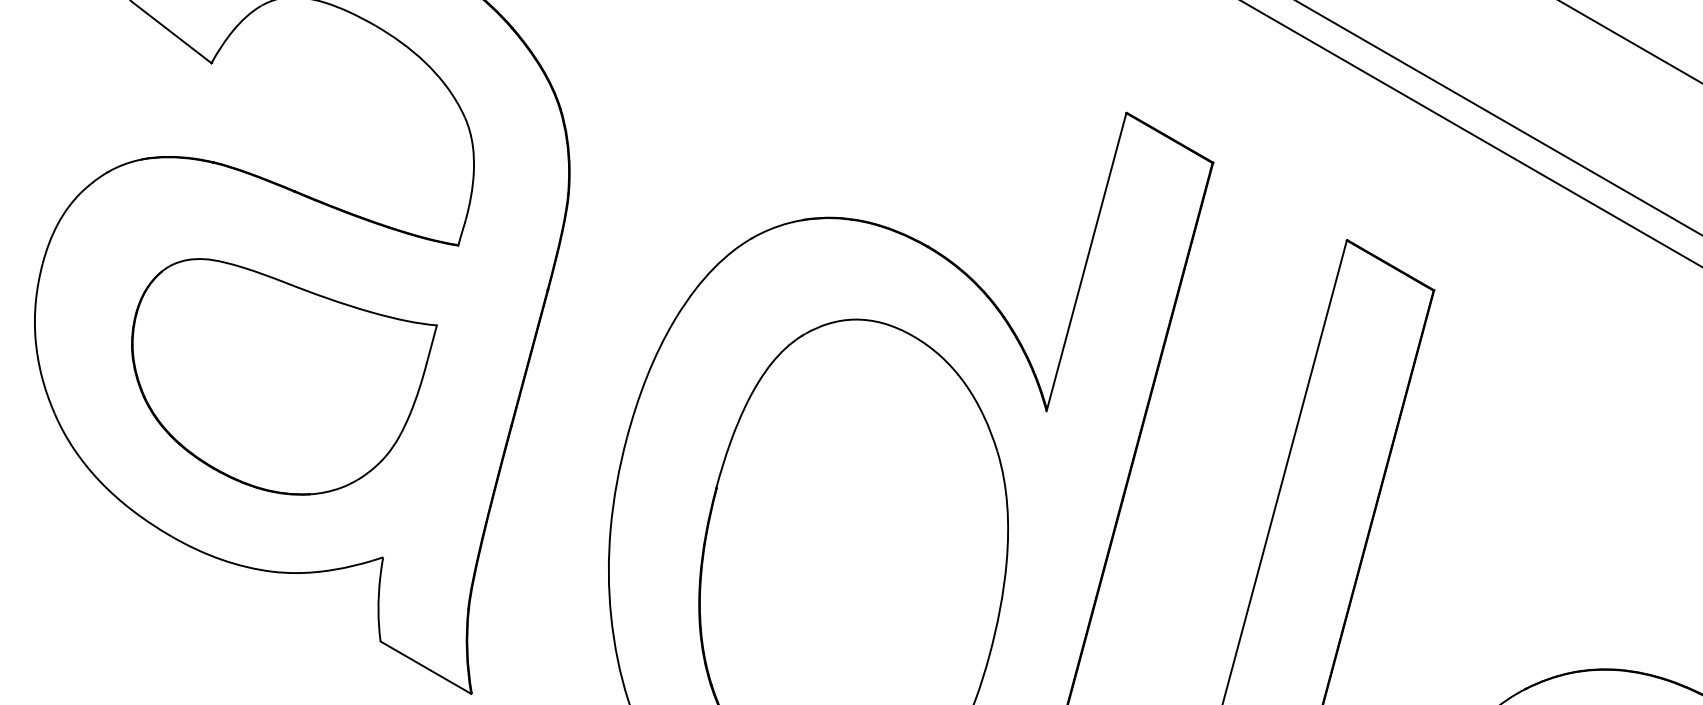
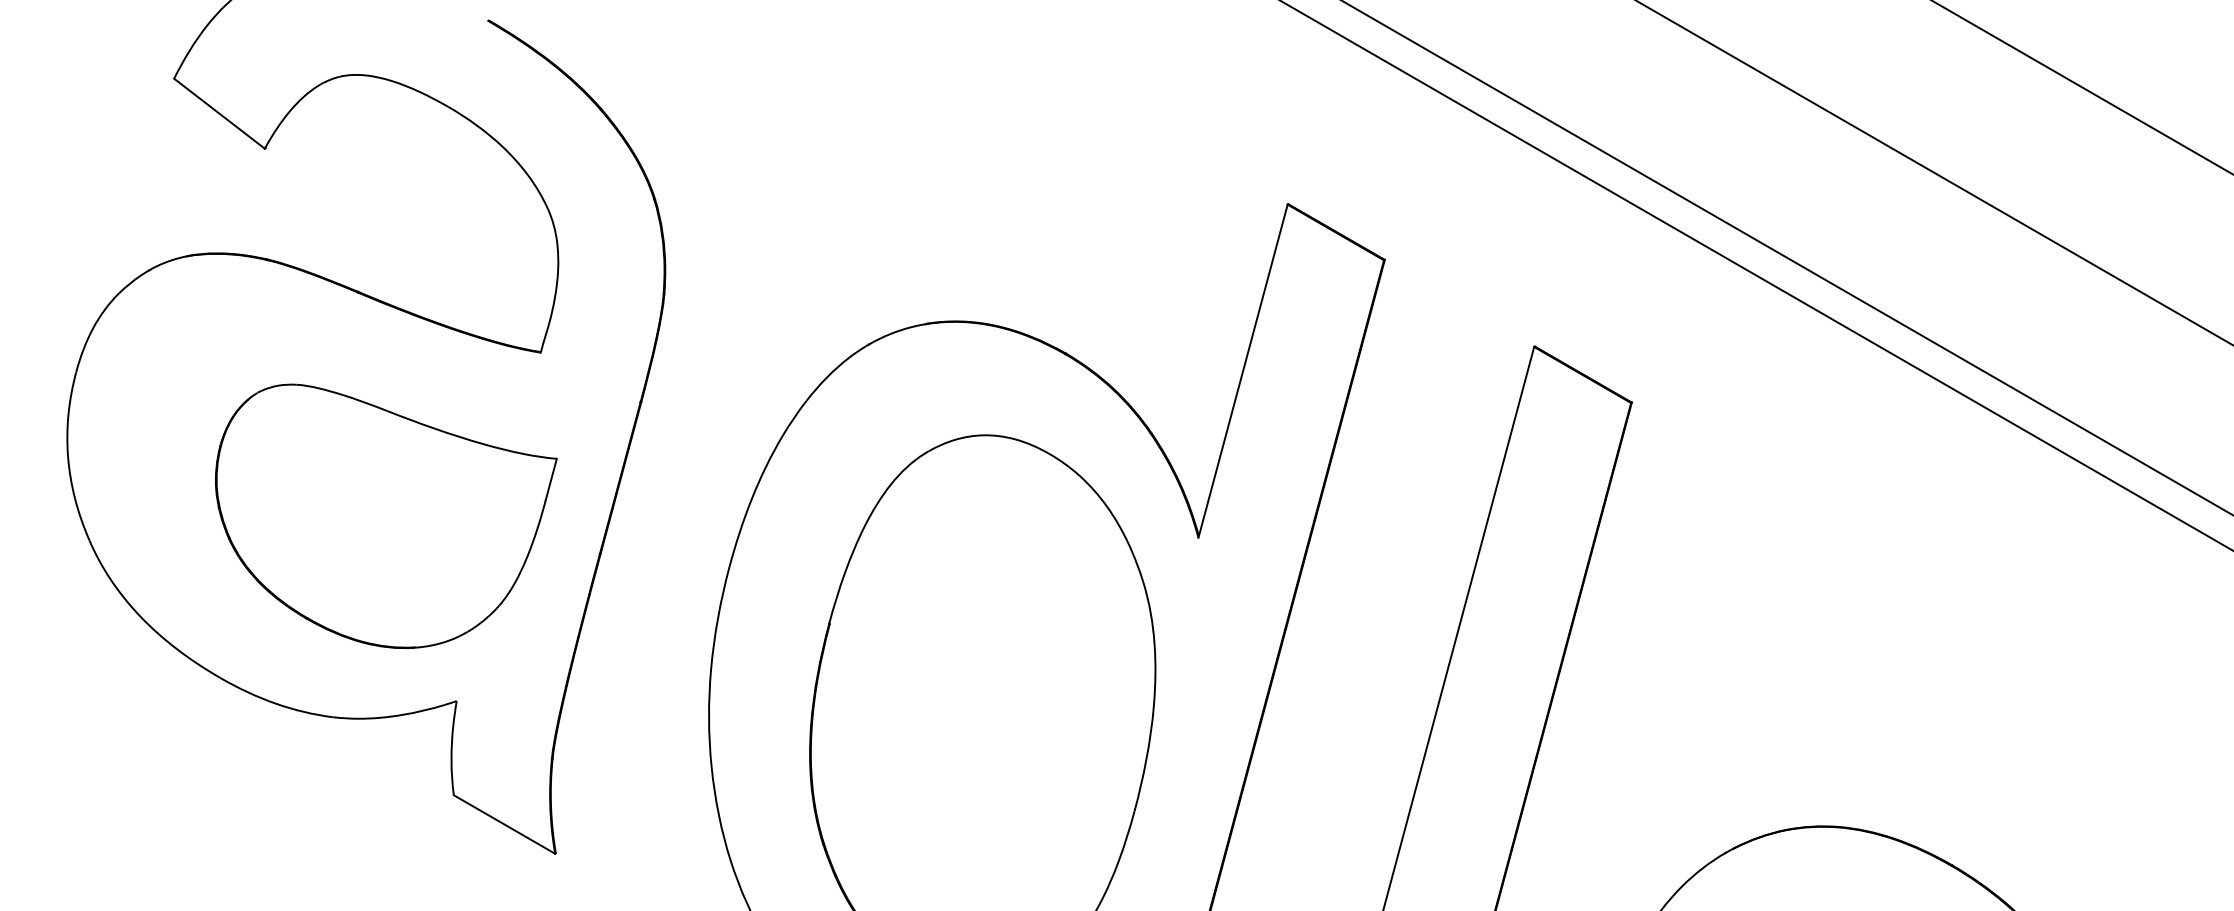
part: (284, 376) -> (386, 516), moved

